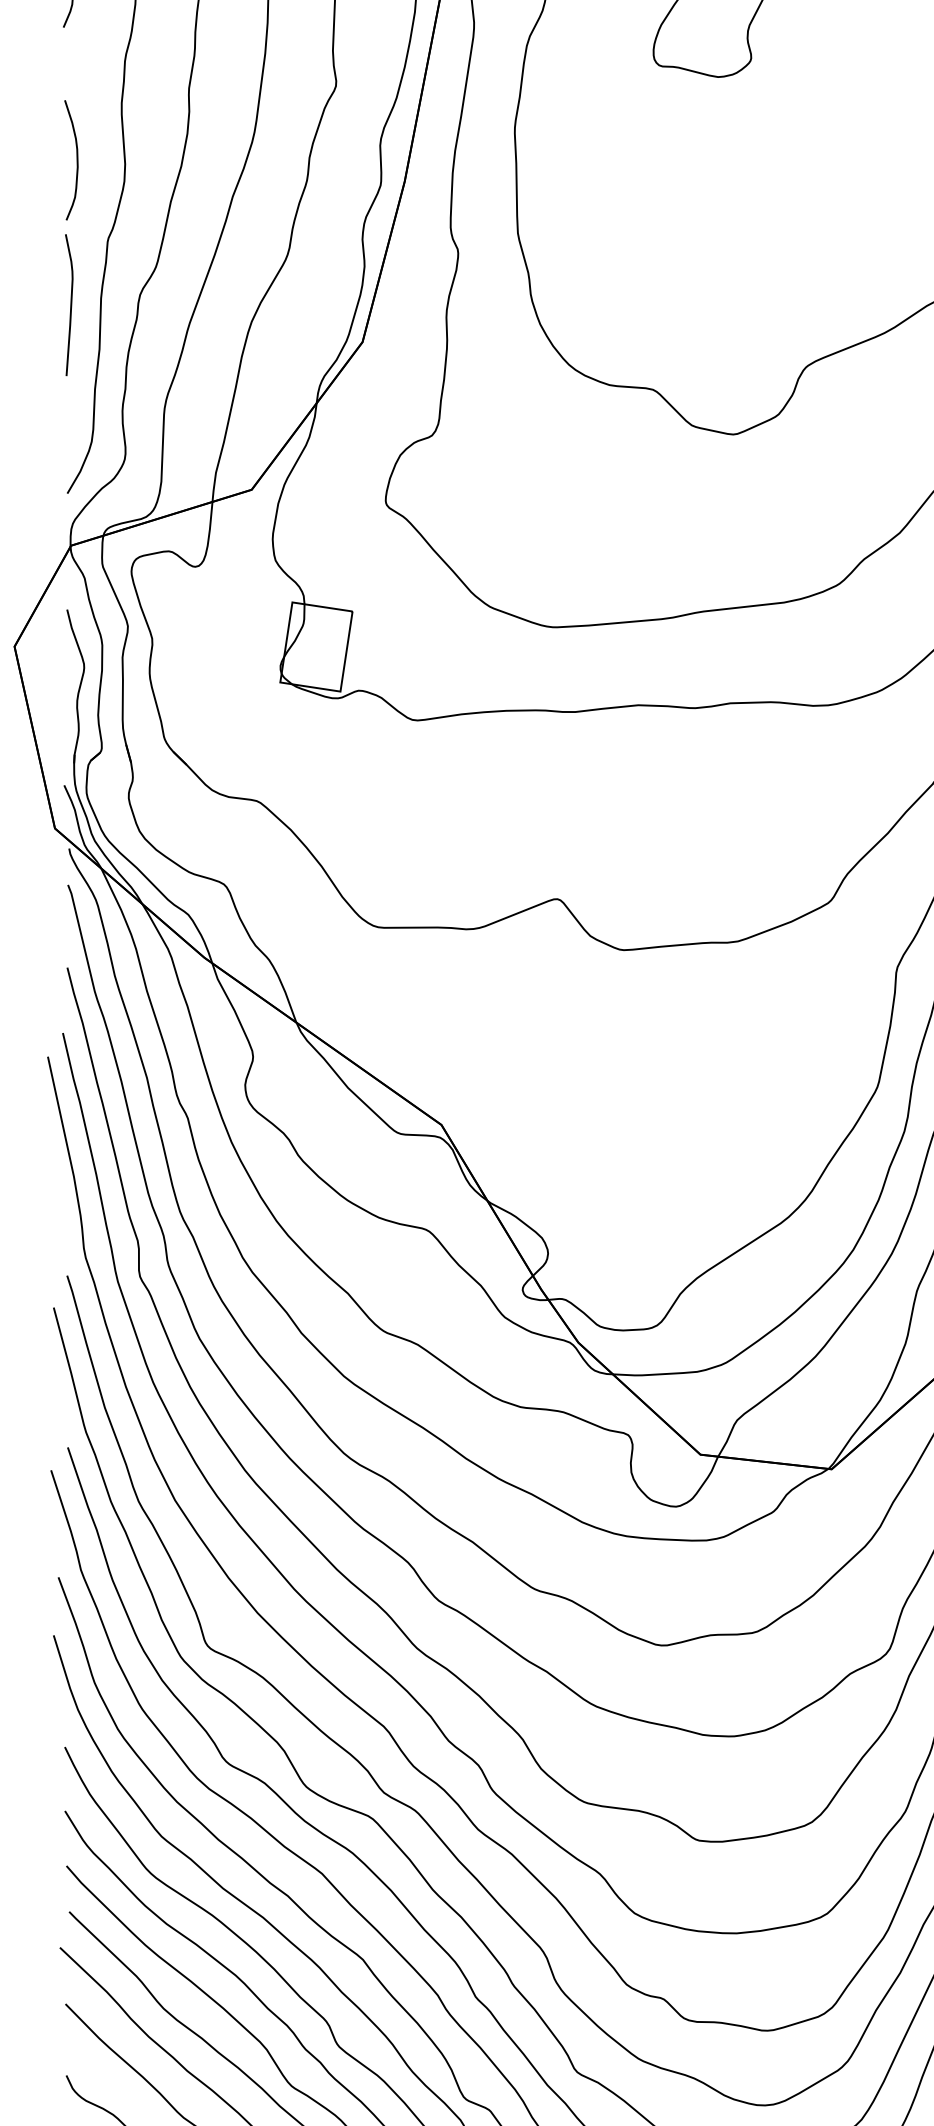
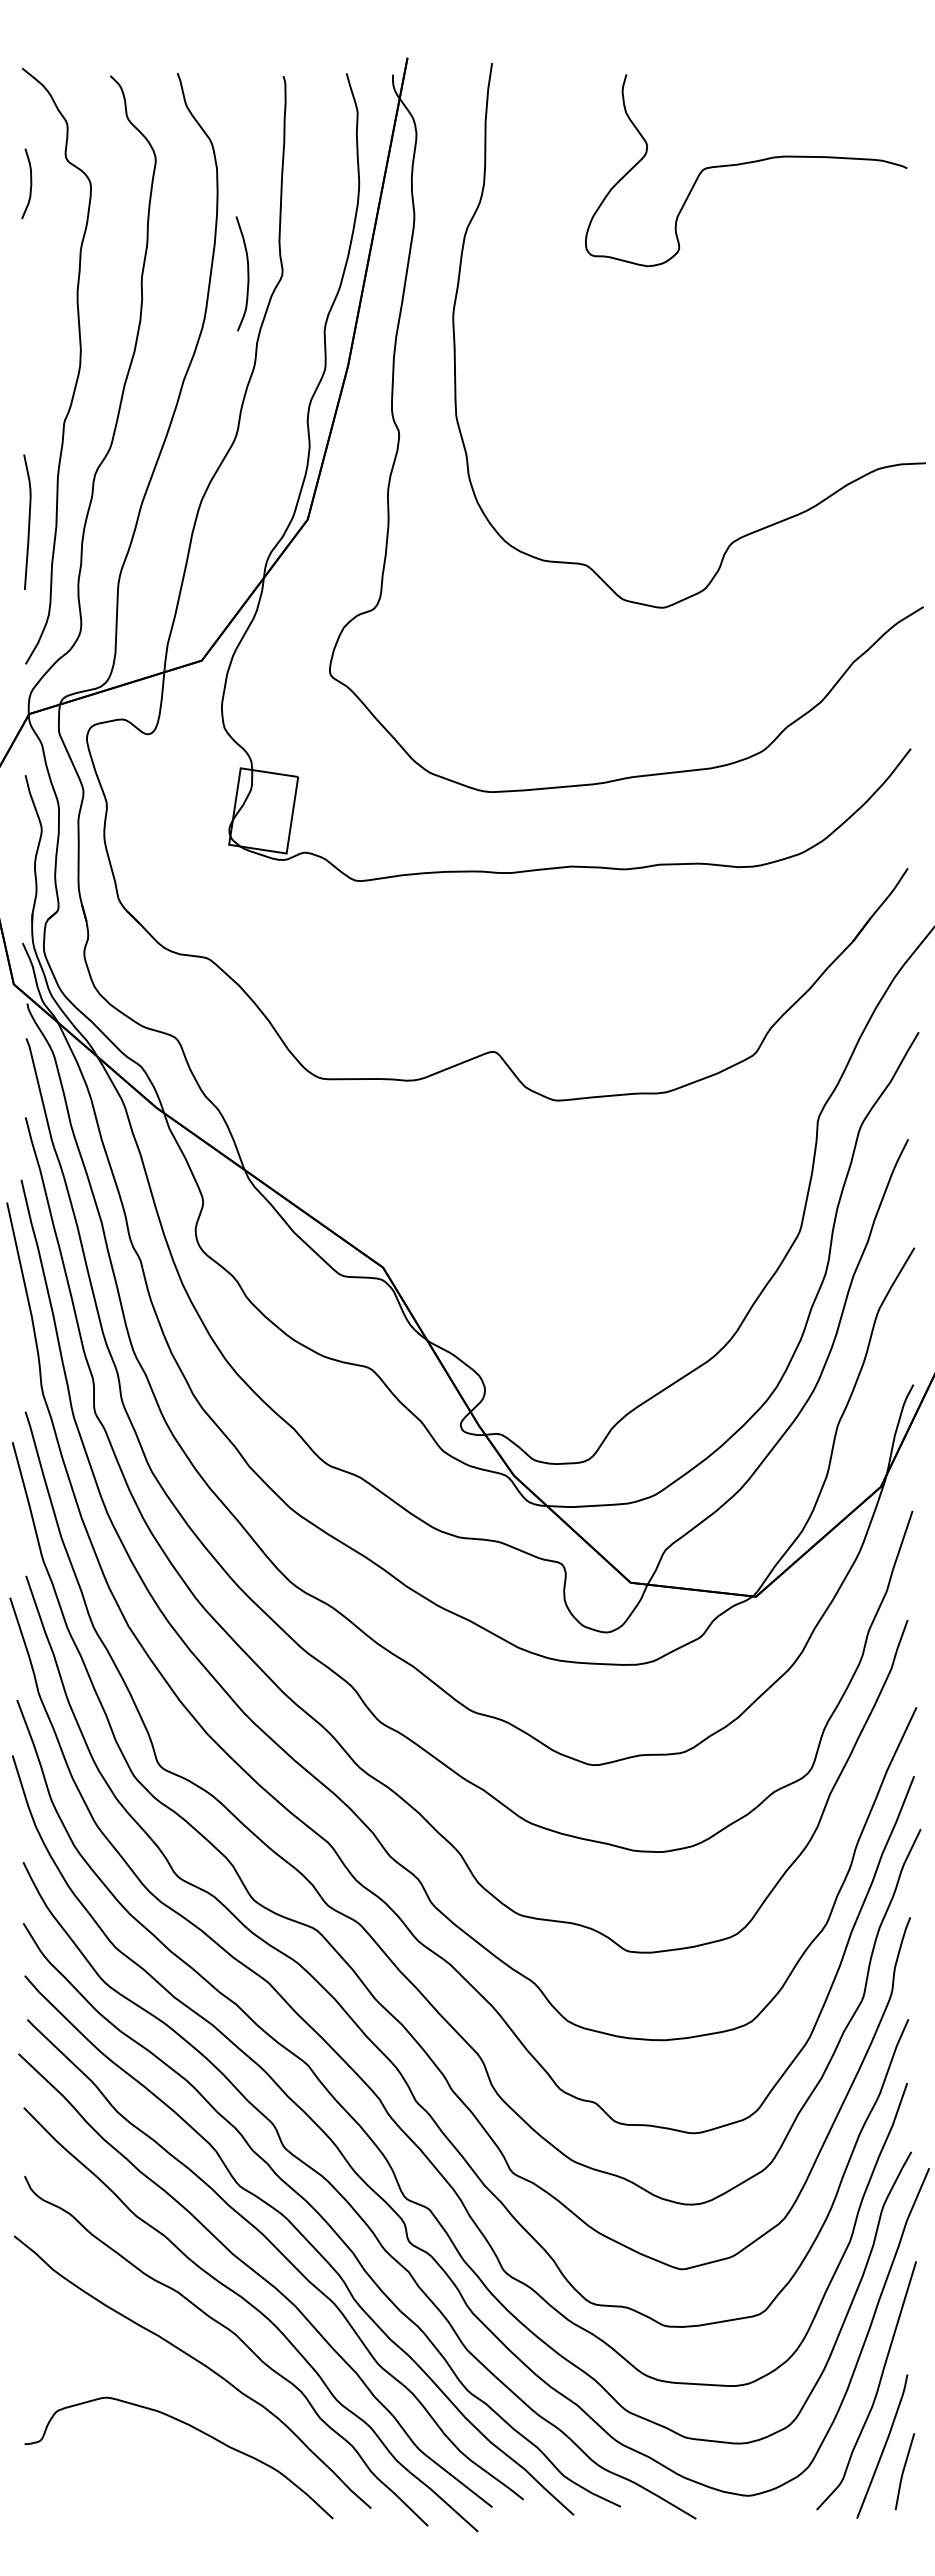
curve: (76, 159) -> (247, 273), moved
curve: (70, 304) -> (28, 521), moved

